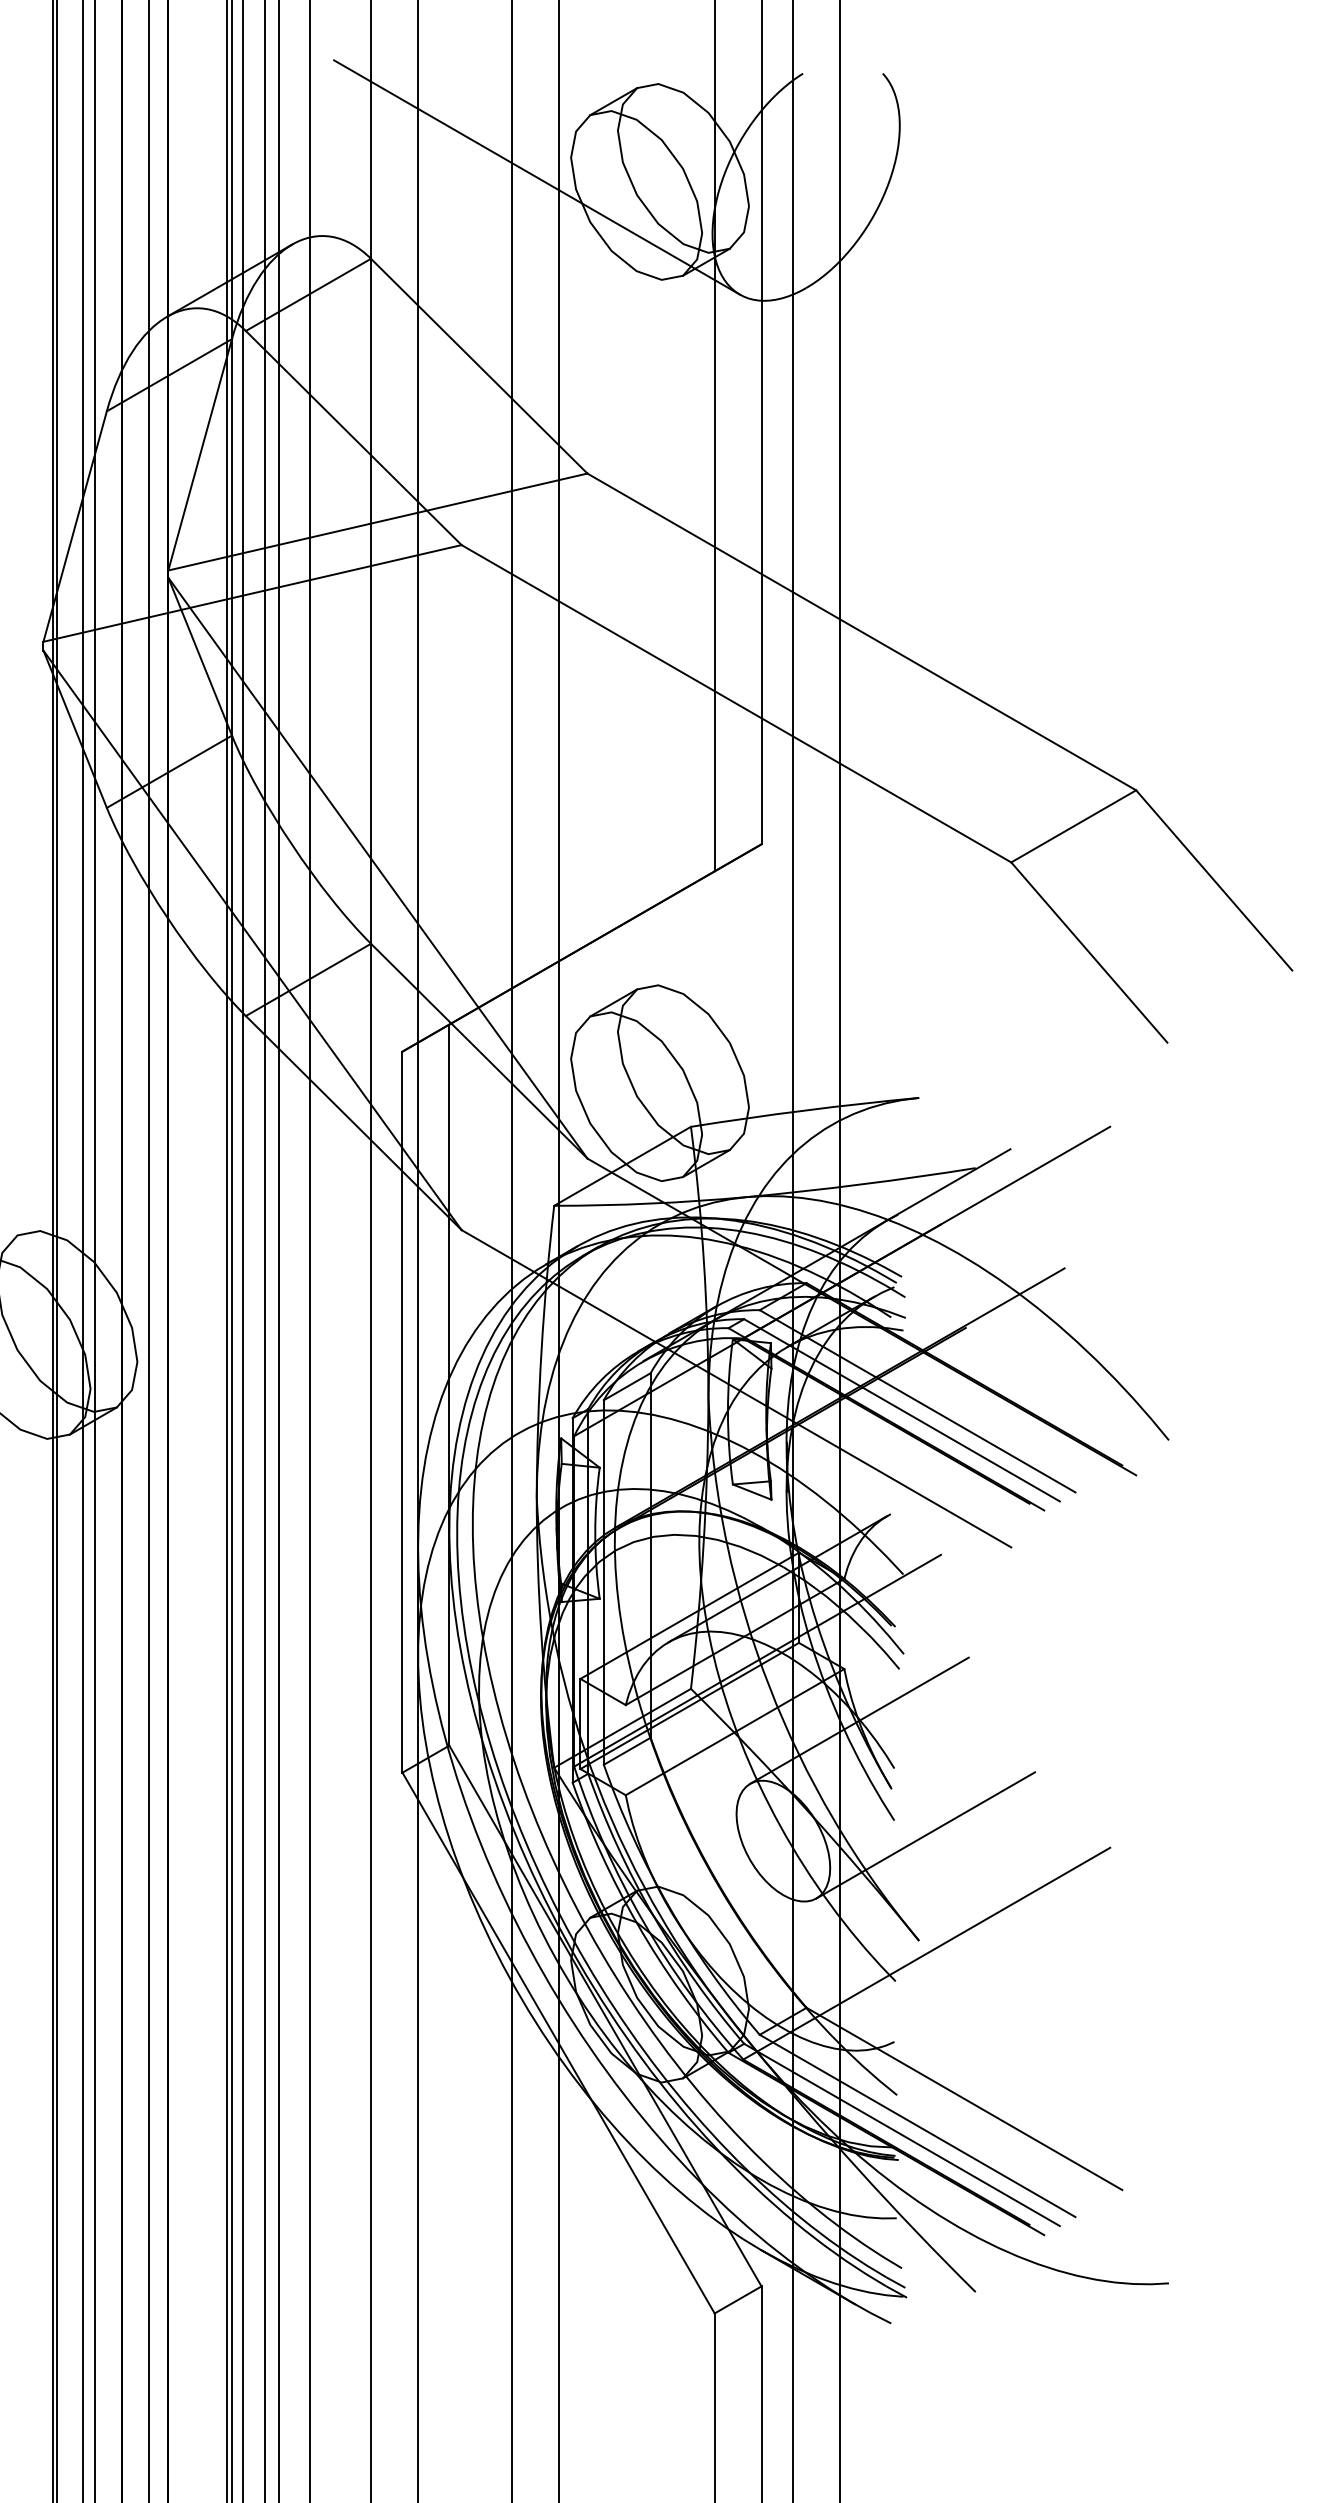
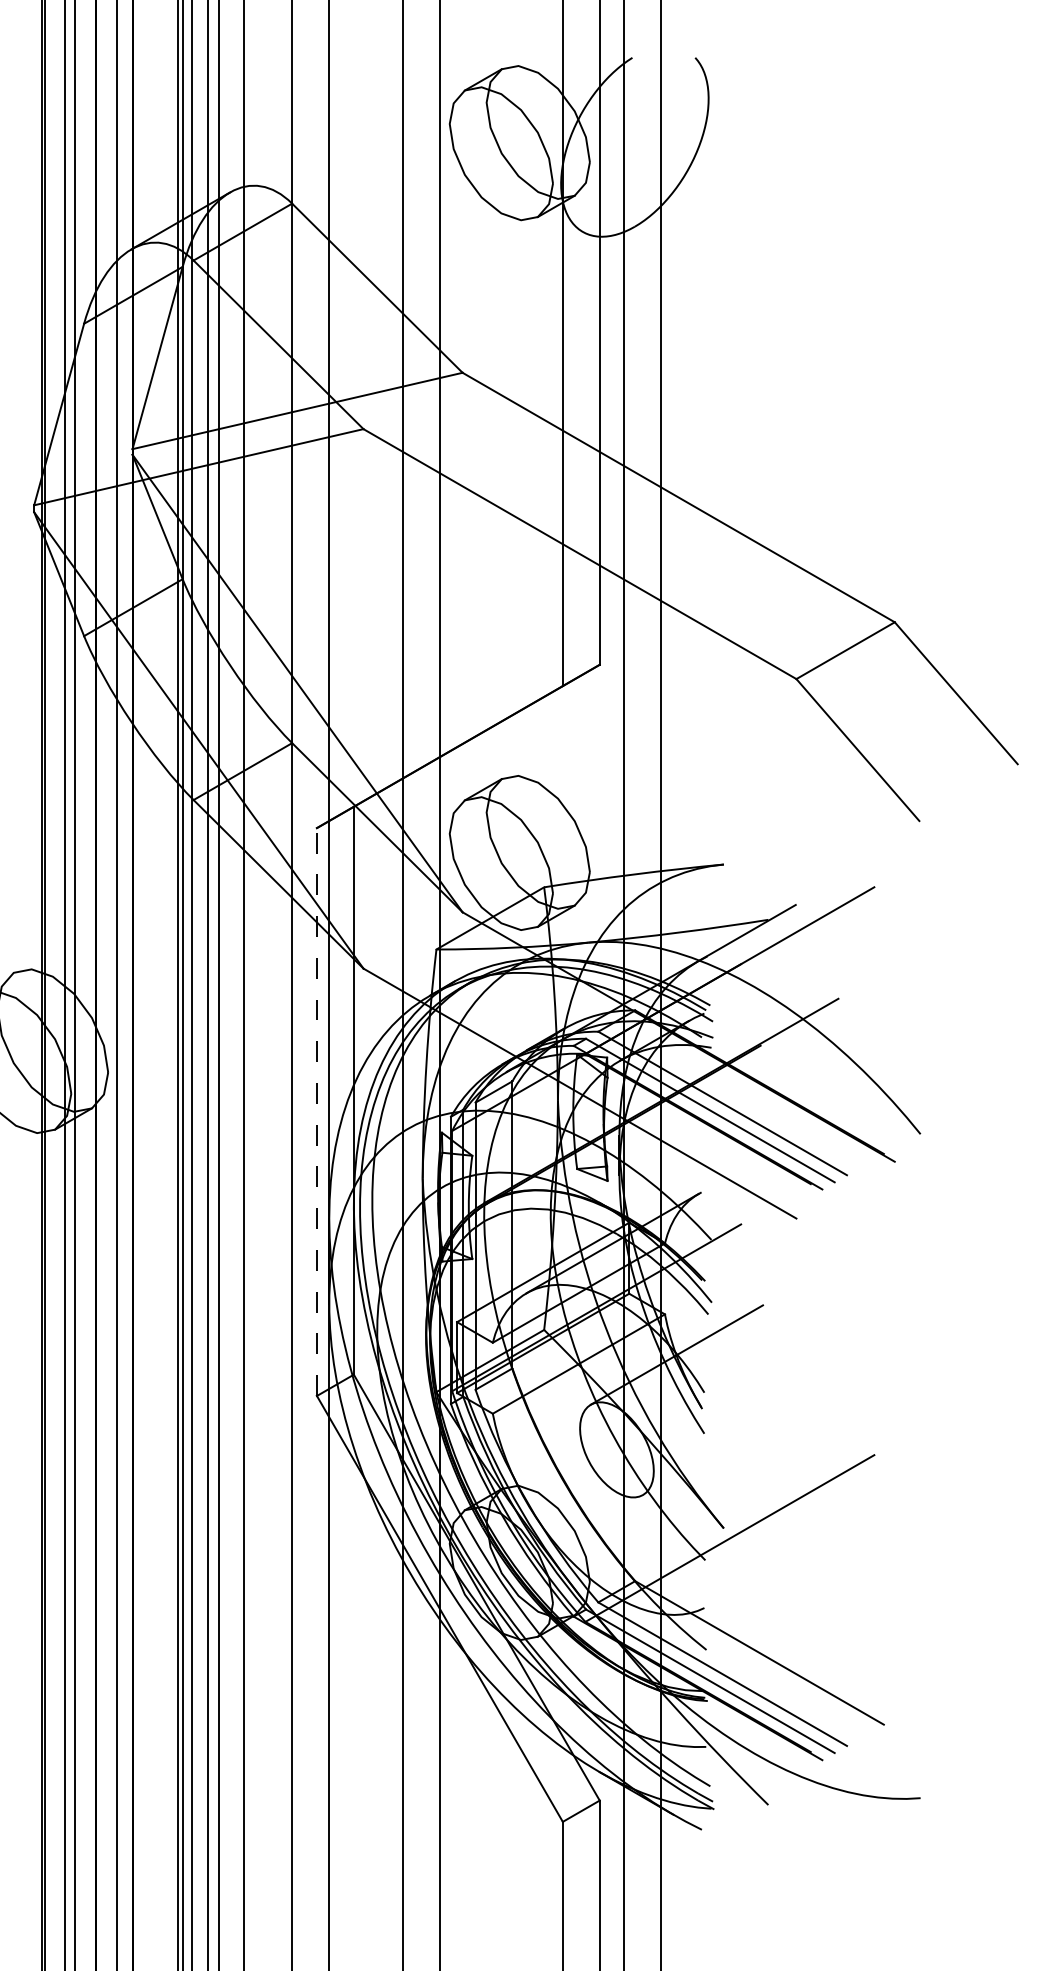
line: (536, 177) -> (422, 139), removed
line: (401, 1412) -> (316, 1112), solid -> dashed
line: (926, 1835) -> (729, 1445), removed

